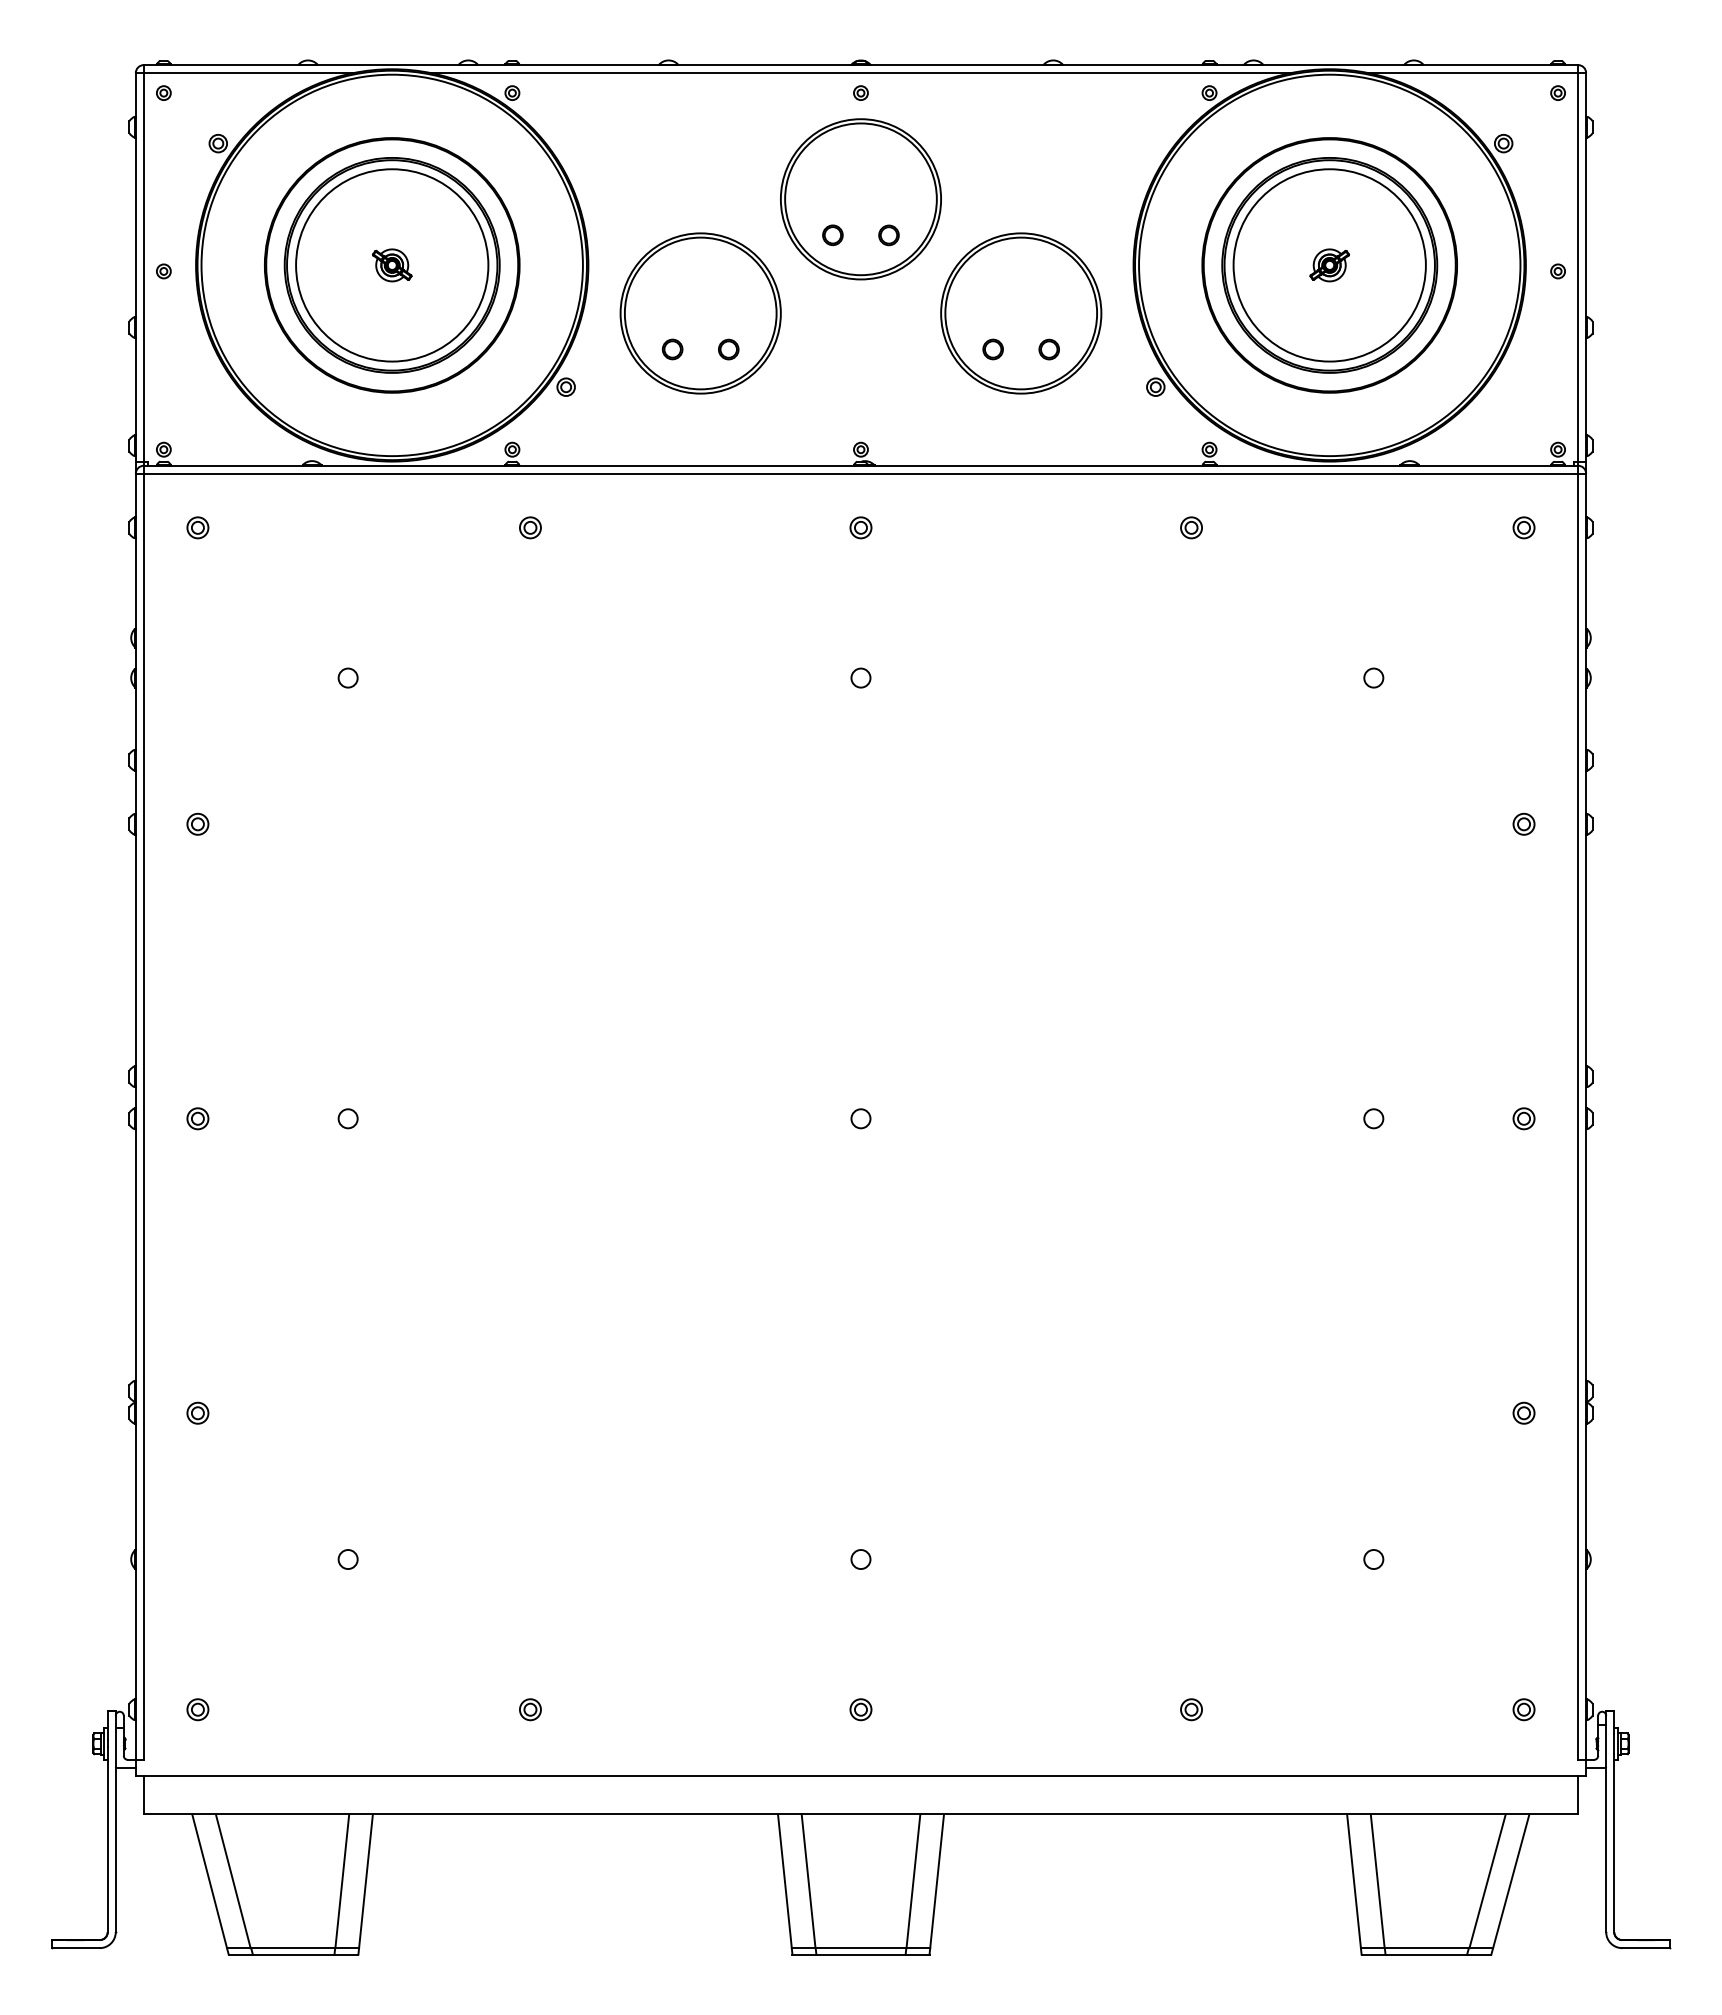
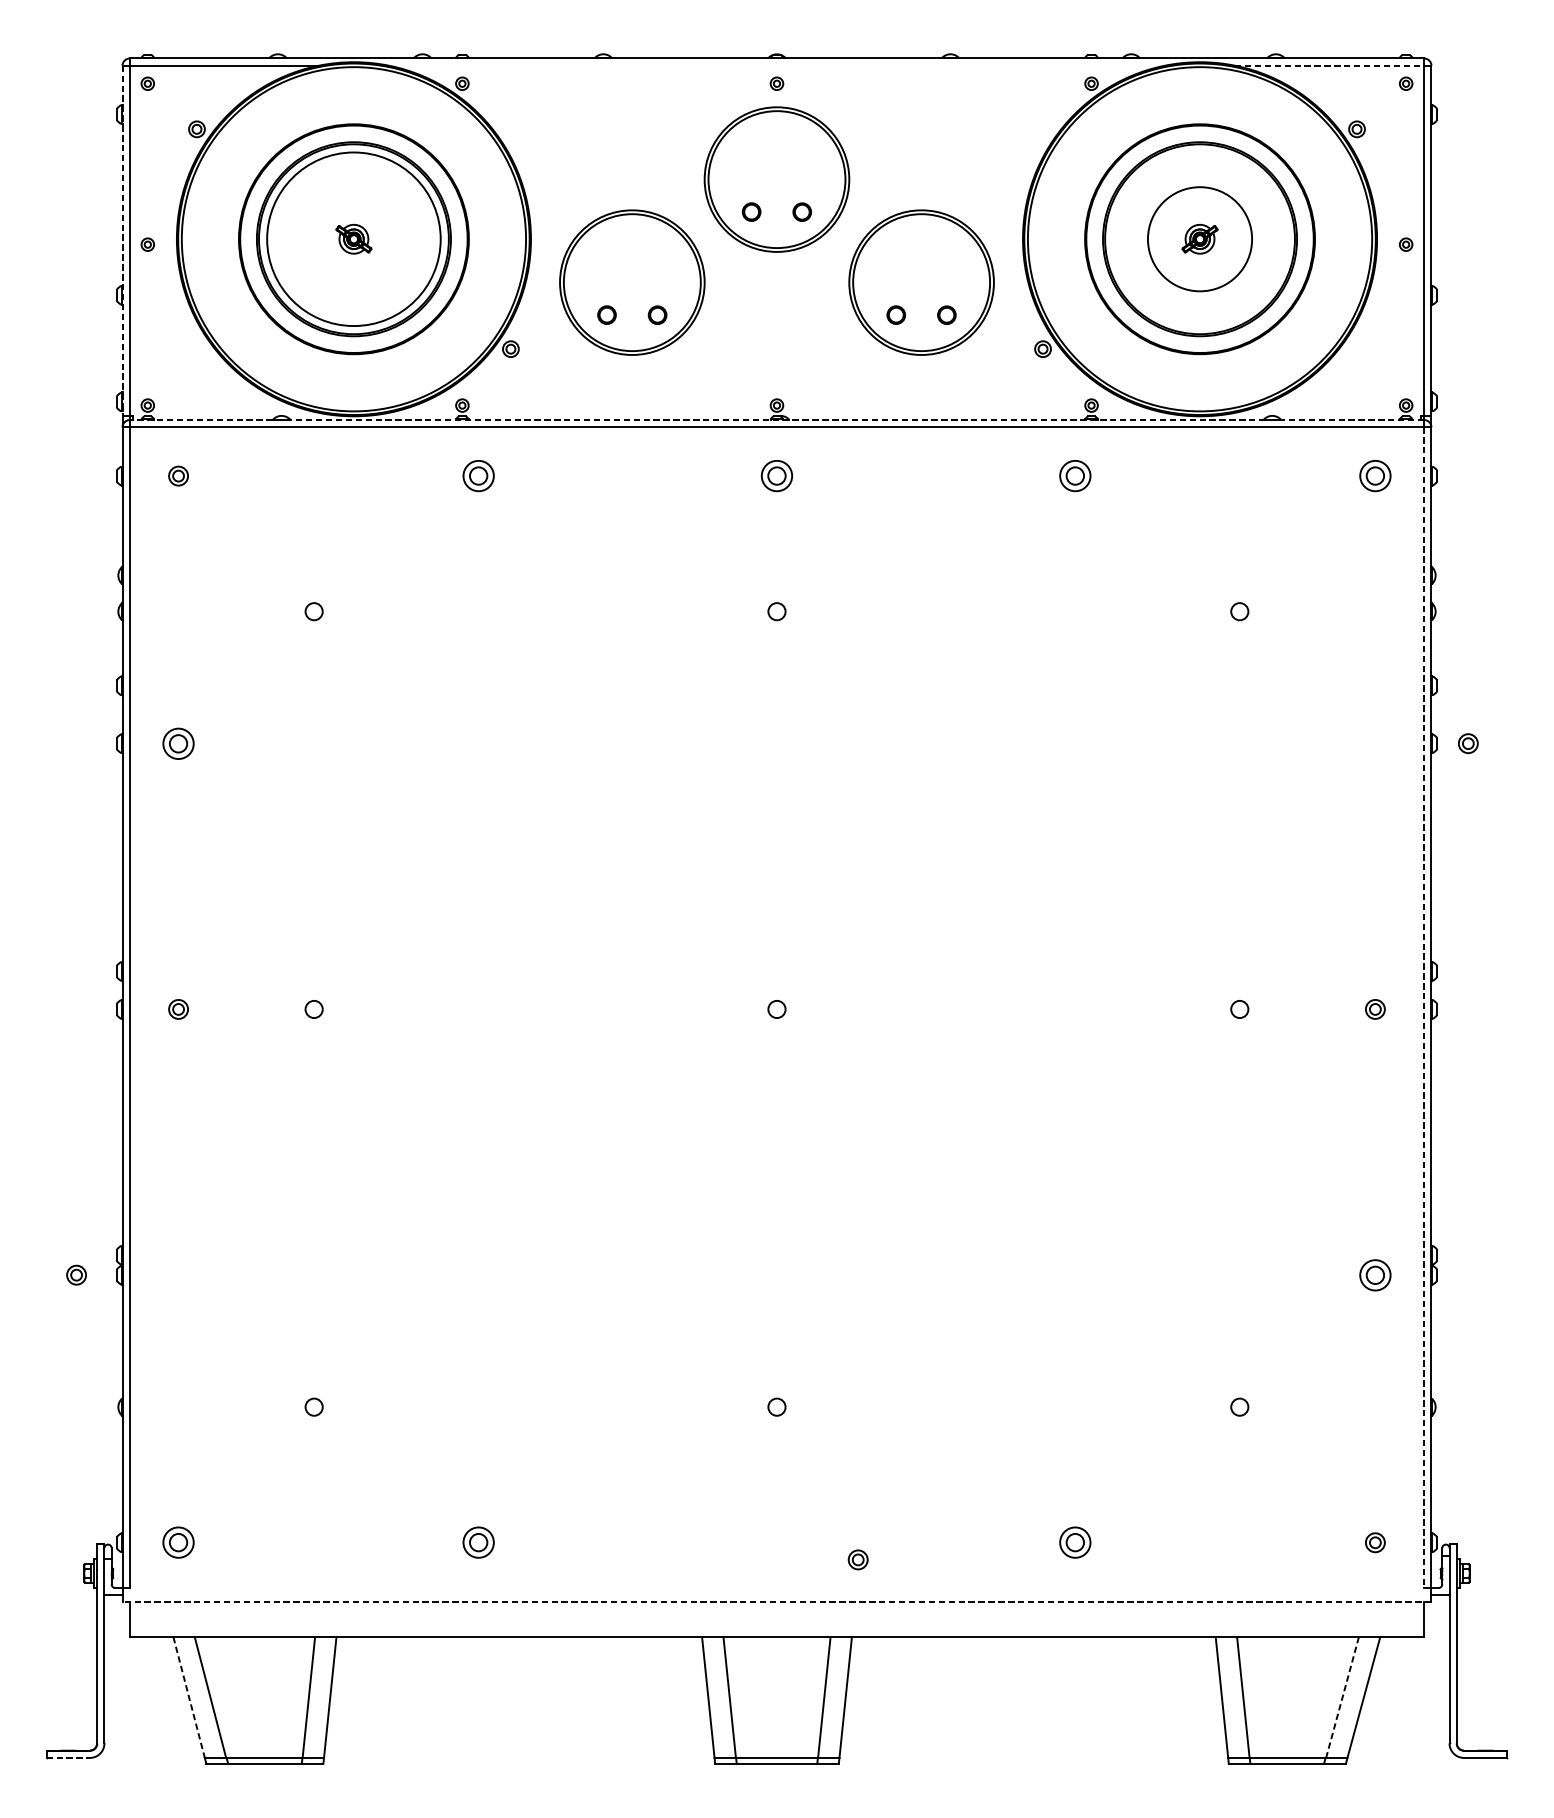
line: (860, 73) -> (776, 66), removed
line: (1473, 73) -> (1329, 66), solid -> dashed
circle: (1329, 265) -> (1199, 239), size x0.6
line: (135, 267) -> (122, 241), solid -> dashed
line: (860, 465) -> (776, 419), solid -> dashed
part: (530, 527) -> (478, 475), size x1.6
part: (860, 527) -> (776, 475), size x1.6
part: (1191, 527) -> (1075, 475), size x1.6
part: (1523, 527) -> (1374, 475), size x1.6
part: (197, 823) -> (178, 742), size x1.6
part: (1523, 823) -> (1467, 742), moved
line: (1578, 1117) -> (1424, 1008), solid -> dashed
part: (197, 1412) -> (76, 1274), moved
part: (1523, 1412) -> (1374, 1274), size x1.6
part: (197, 1709) -> (178, 1542), size x1.6
part: (530, 1709) -> (478, 1542), size x1.6
part: (860, 1709) -> (857, 1559), moved
part: (1191, 1709) -> (1075, 1542), size x1.6
line: (860, 1775) -> (776, 1602), solid -> dashed
line: (209, 1881) -> (189, 1697), solid -> dashed
line: (1487, 1881) -> (1342, 1697), solid -> dashed
line: (76, 1948) -> (68, 1758), solid -> dashed

